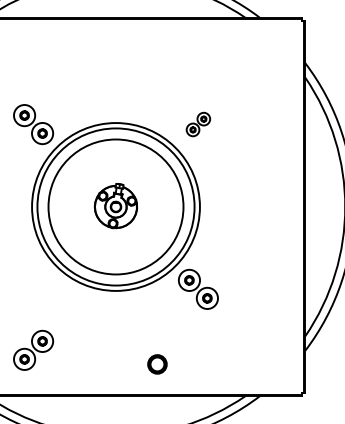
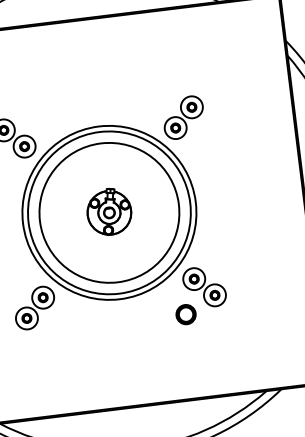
part: (198, 124) -> (183, 117), size x1.67
part: (33, 349) -> (34, 307), moved
part: (157, 364) -> (186, 314), moved

